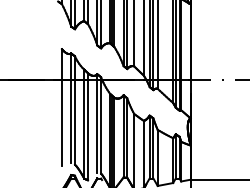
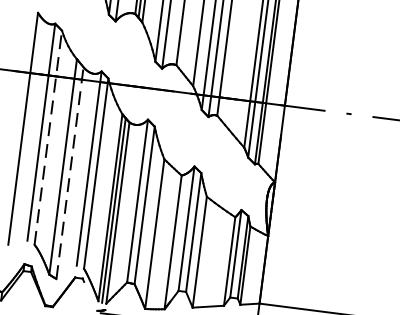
line: (75, 110) -> (49, 137), solid -> dashed
line: (88, 126) -> (70, 172), solid -> dashed

